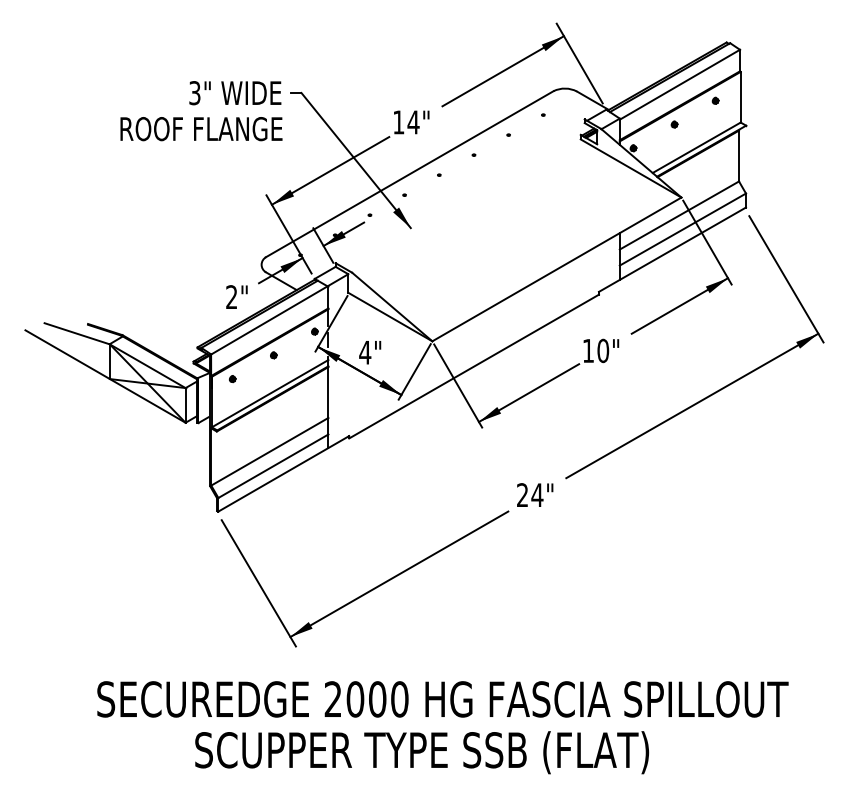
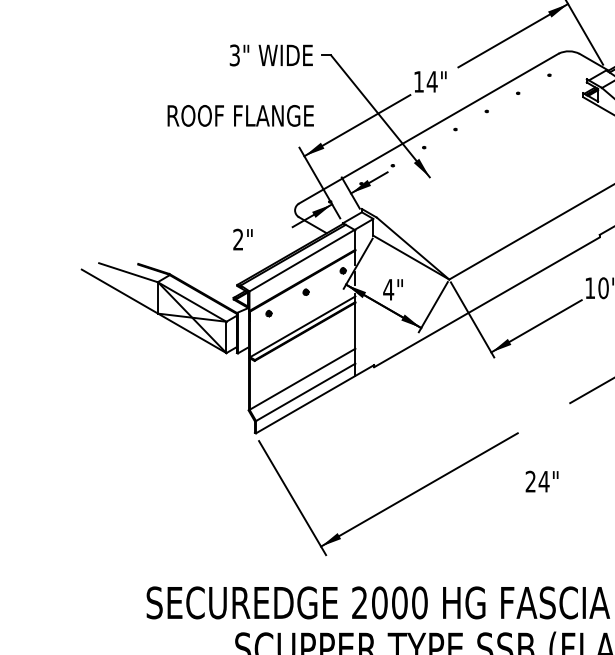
text: (201, 129) -> (240, 116), moved
text: (236, 296) -> (242, 239), moved
text: (535, 494) -> (542, 481), moved

